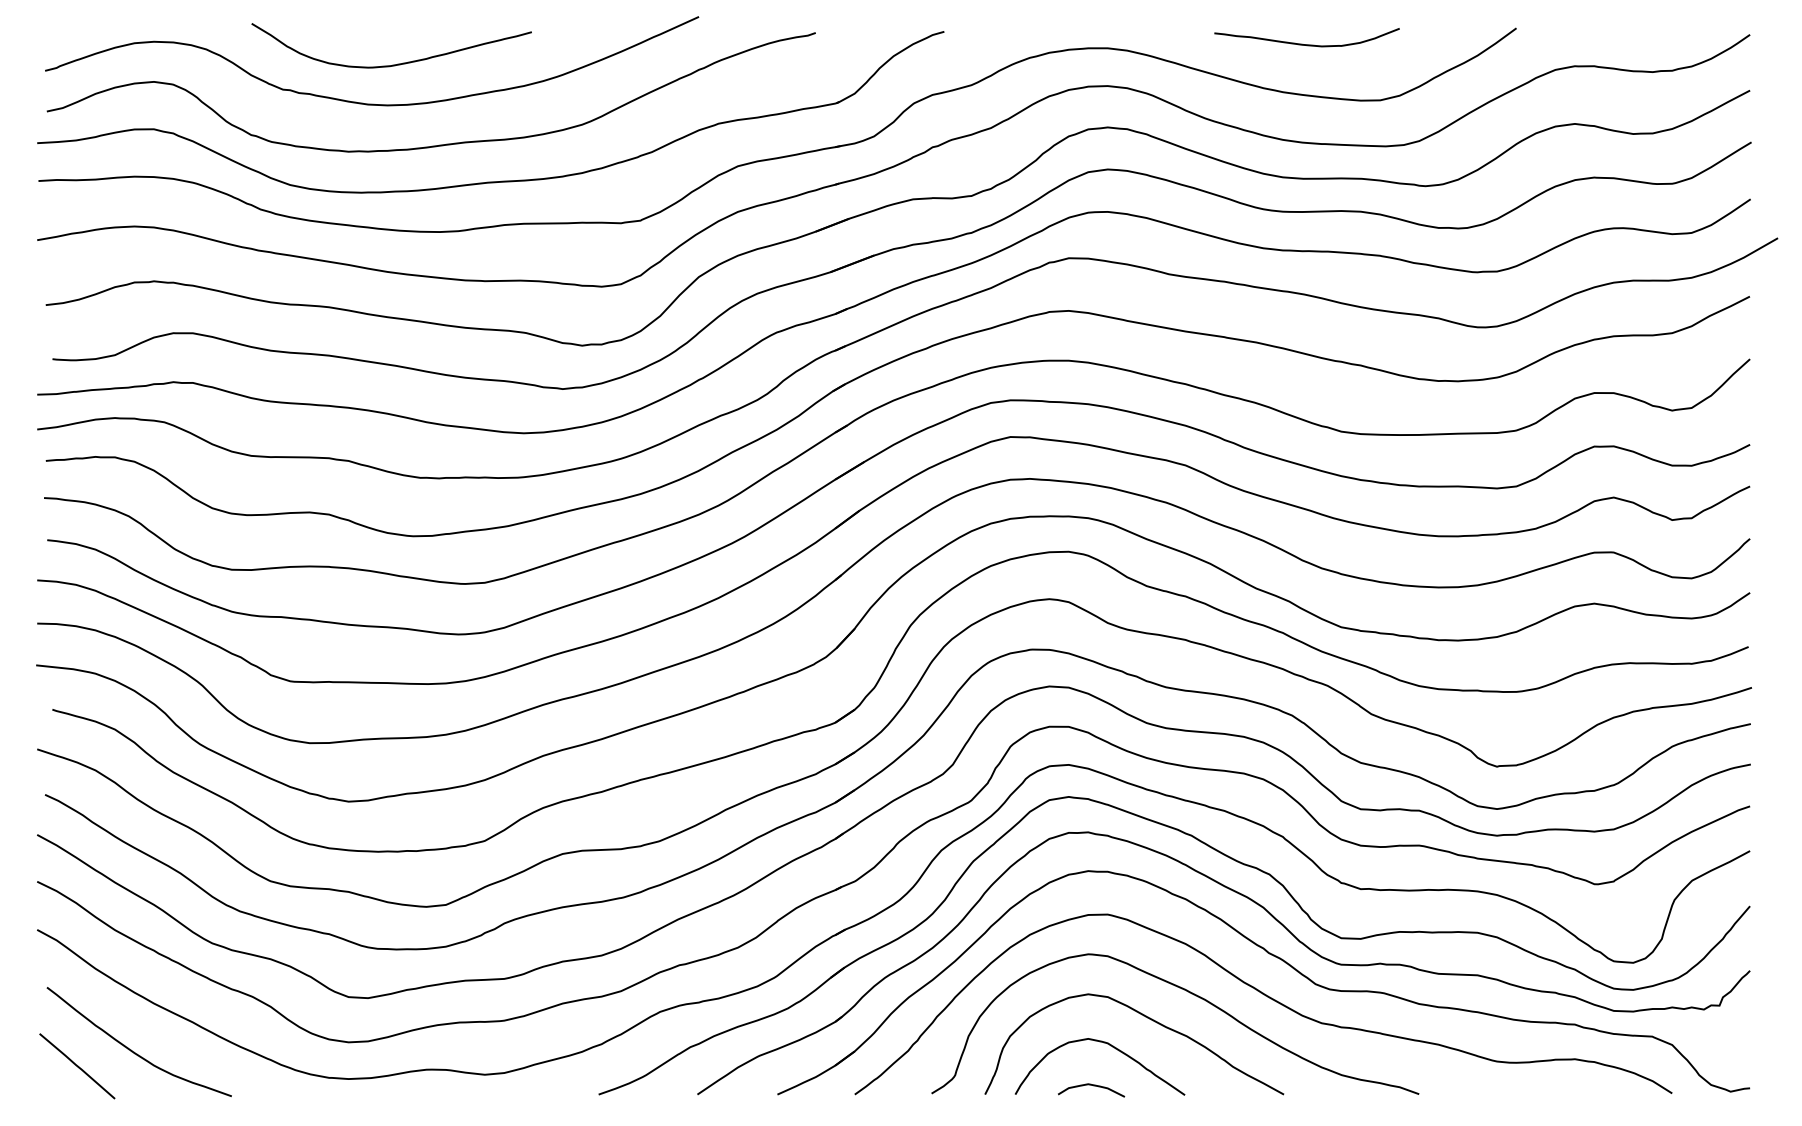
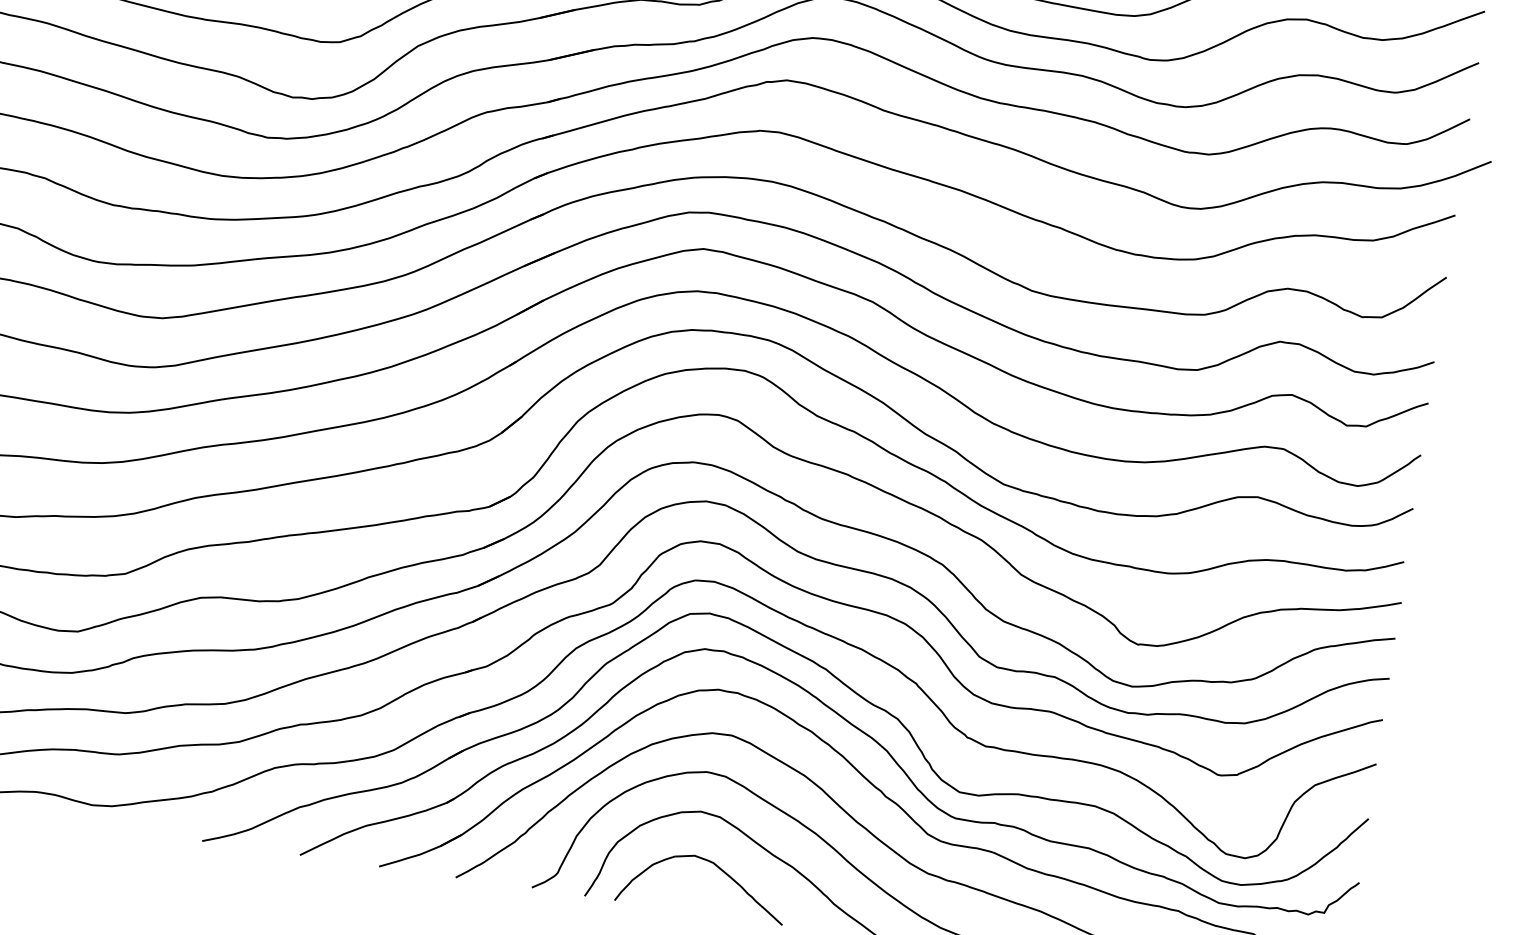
curve: (1093, 1086) -> (693, 903), removed

